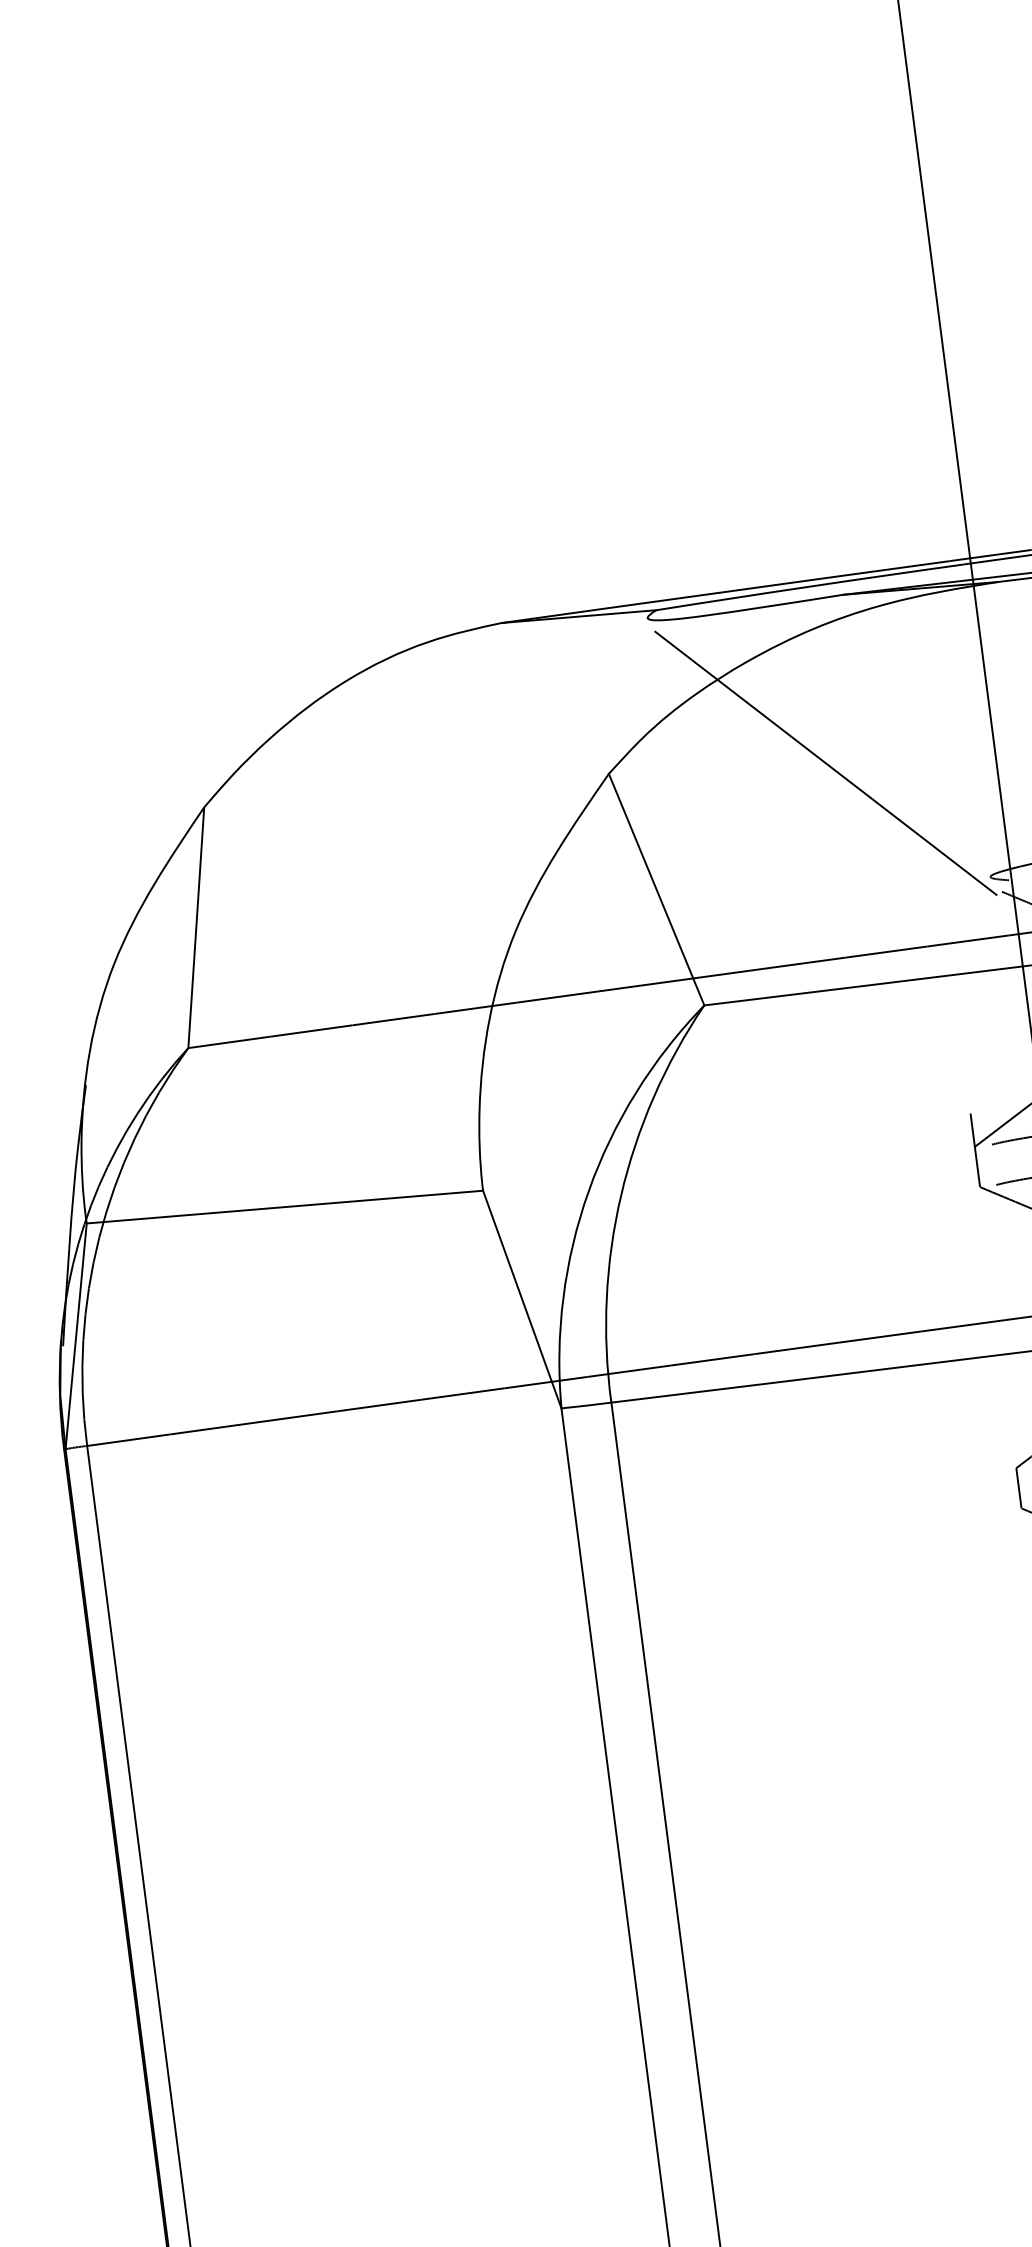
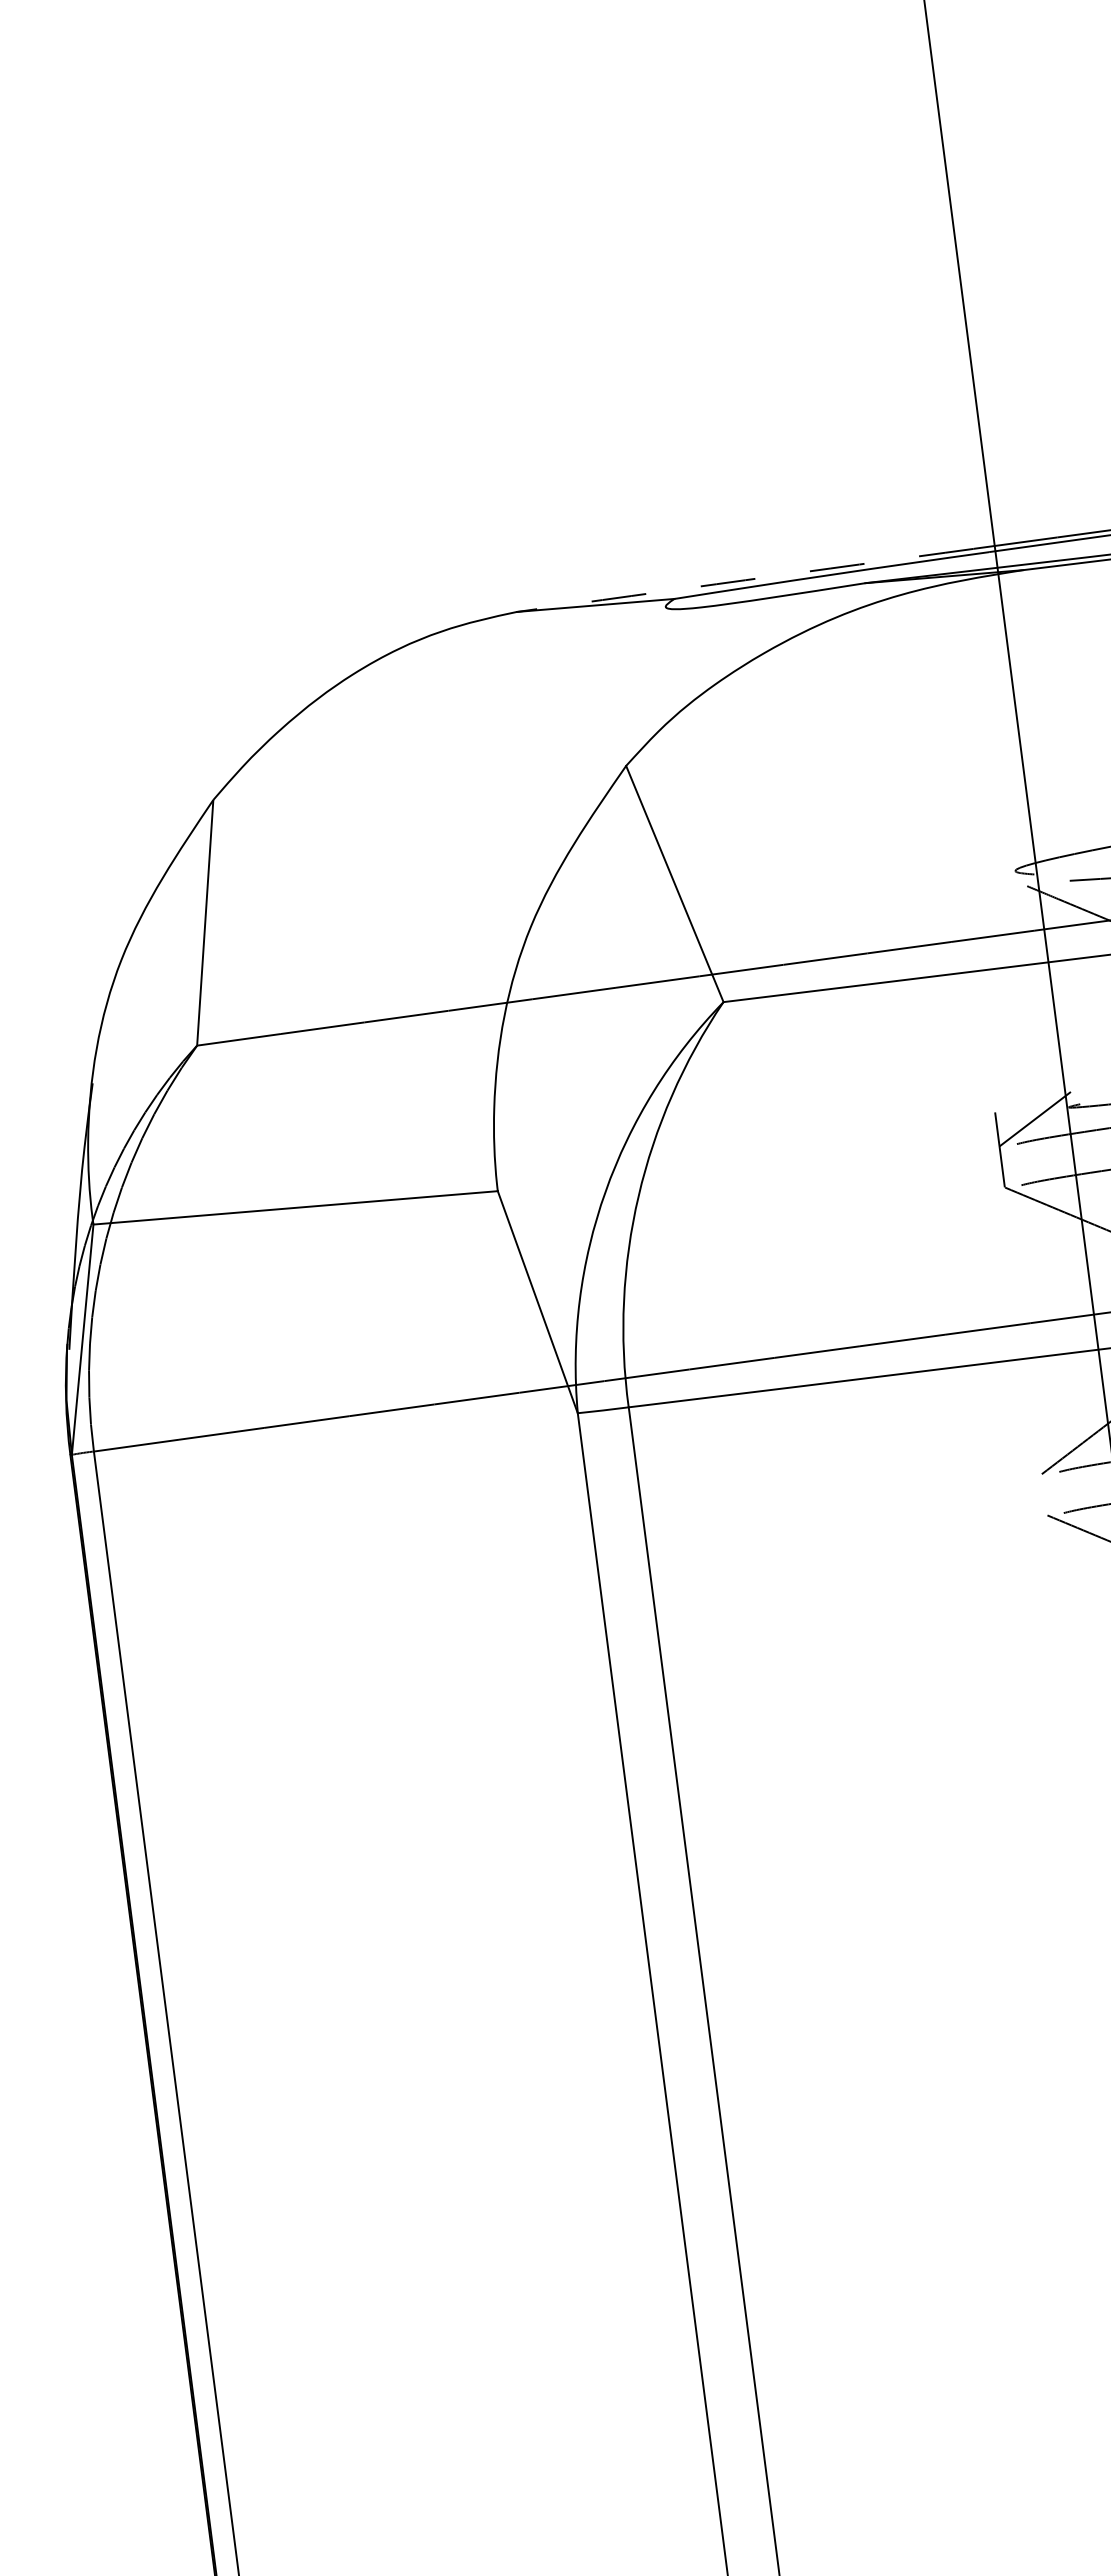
arc: (725, 592) -> (745, 580), solid -> dashed
line: (825, 762) -> (847, 754), removed
line: (1018, 1488) -> (1044, 1494), removed

